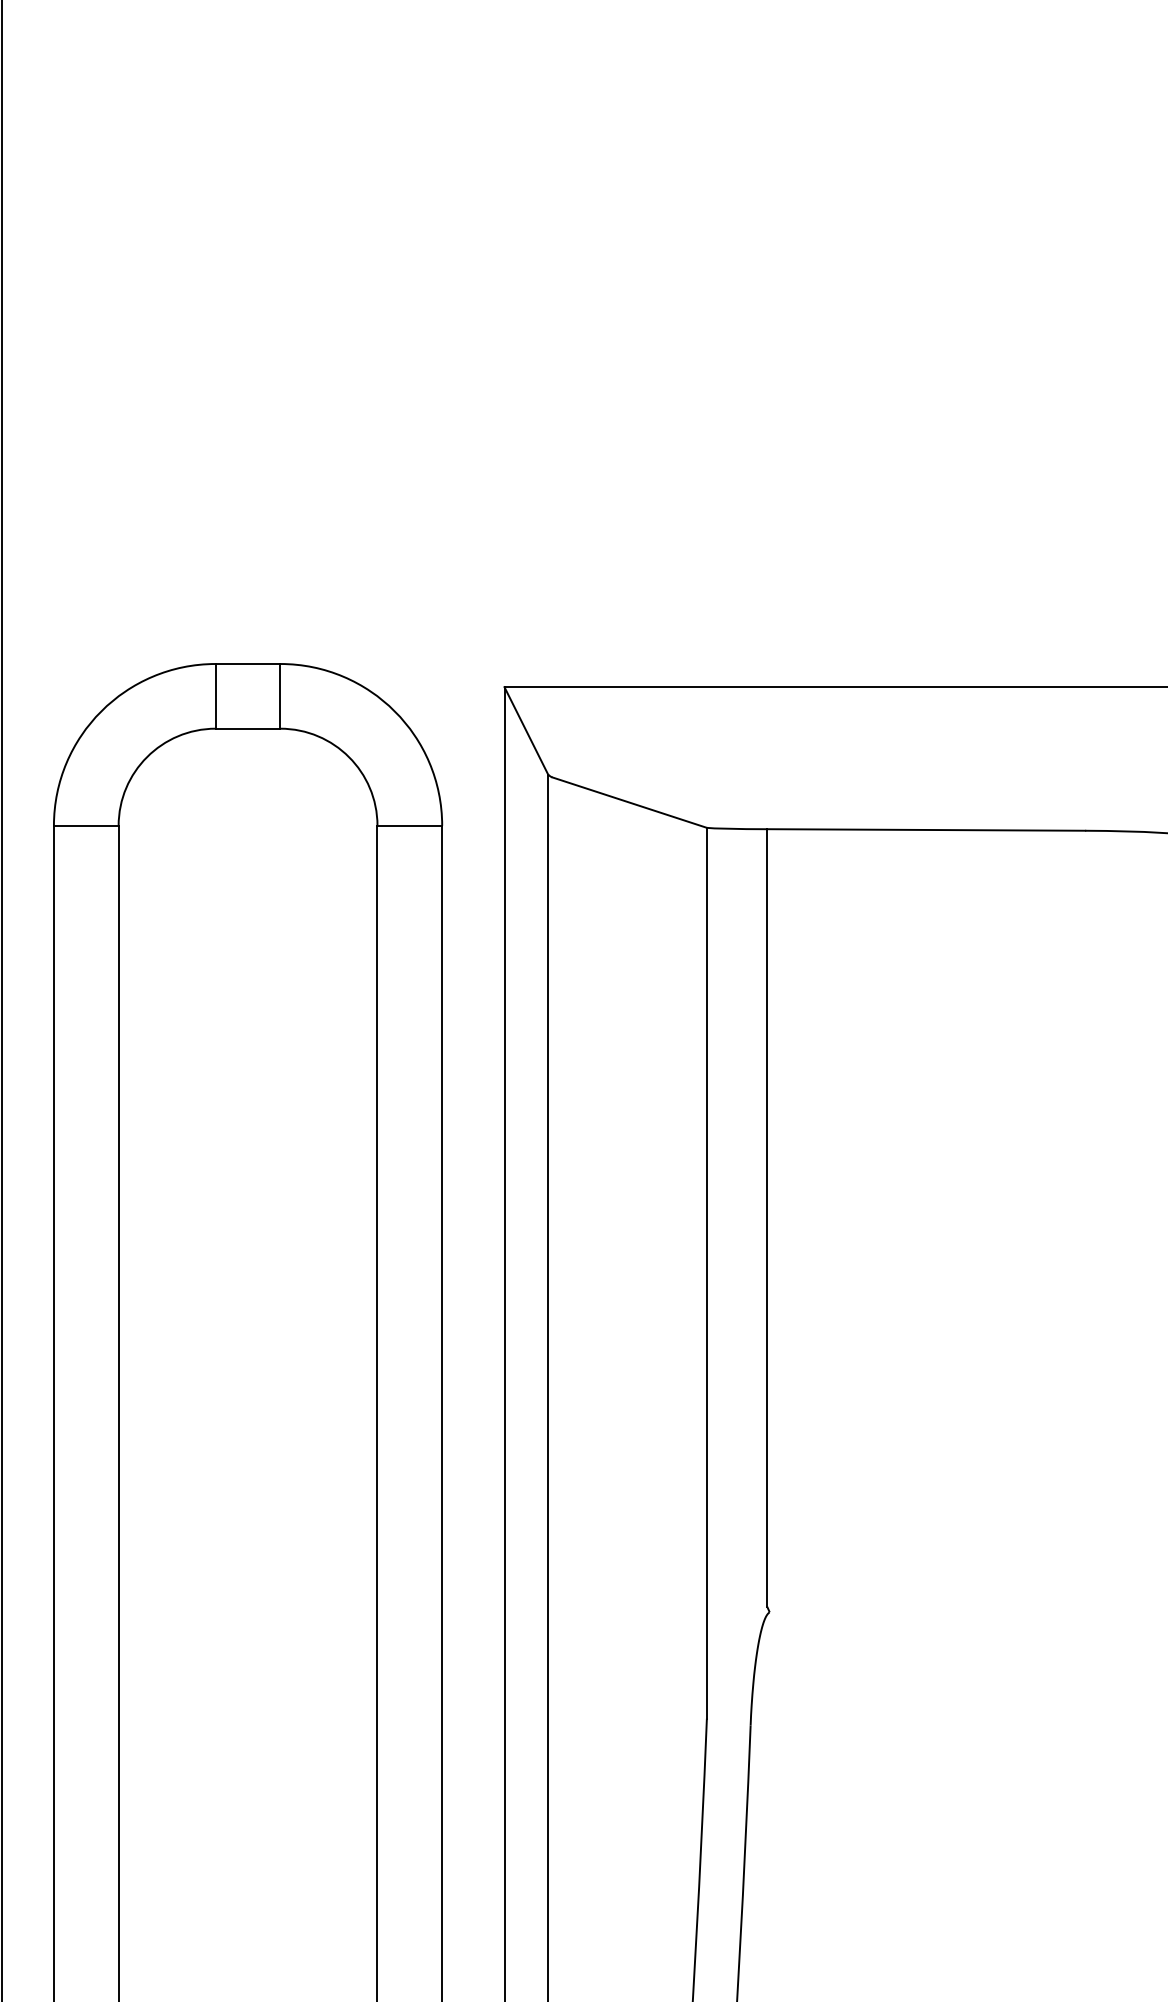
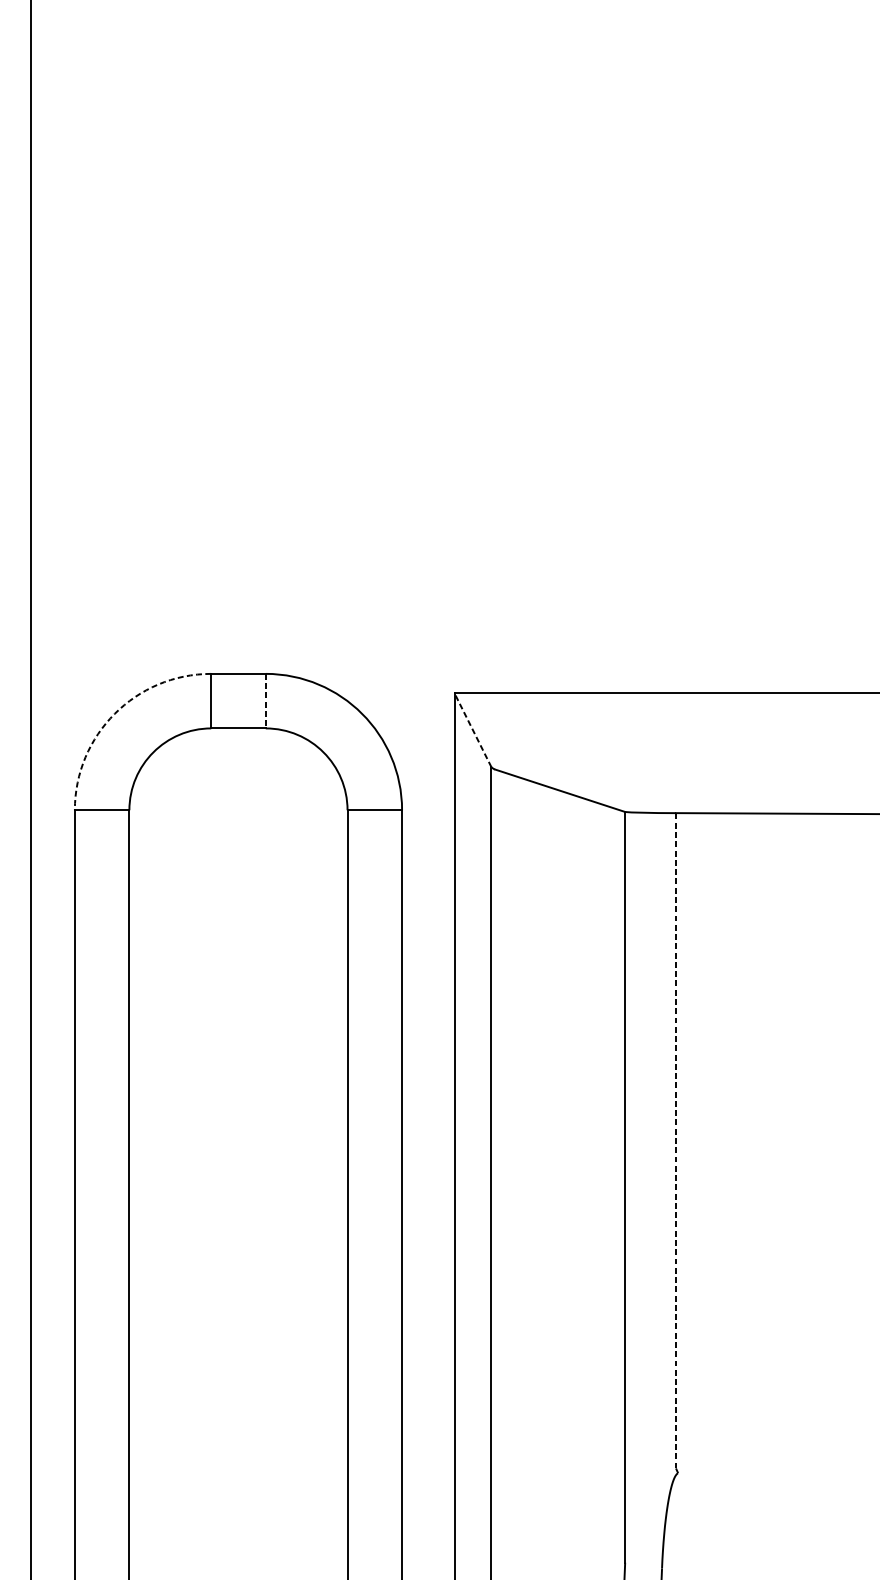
line: (280, 696) -> (265, 701), solid -> dashed
arc: (101, 711) -> (114, 713), solid -> dashed
line: (526, 730) -> (473, 729), solid -> dashed
line: (767, 1217) -> (676, 1140), solid -> dashed

